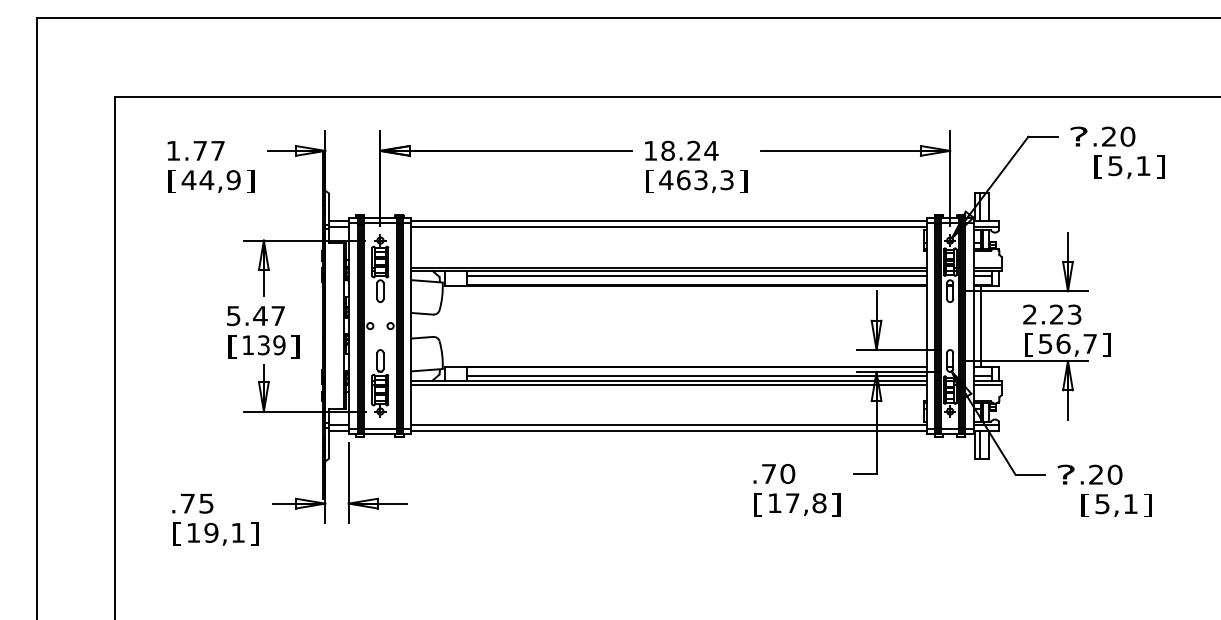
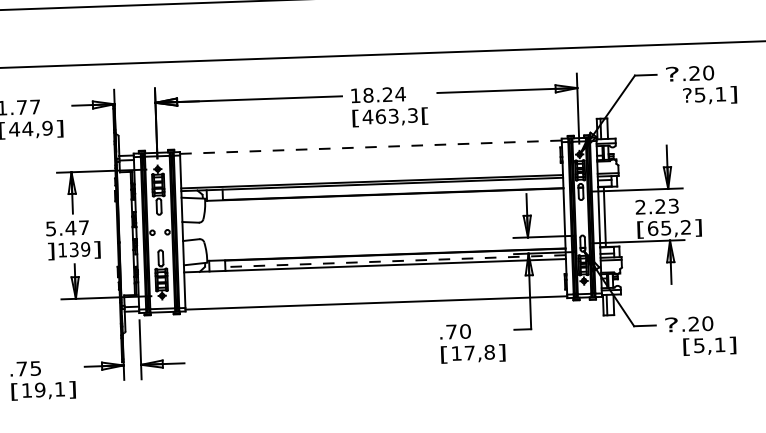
text: (1097, 166) -> (686, 95), [ -> ?
text: (743, 181) -> (425, 116), ] -> [
line: (668, 220) -> (370, 146), solid -> dashed
line: (668, 227) -> (370, 152), removed
line: (696, 276) -> (392, 187), removed
text: (1067, 343) -> (669, 227), 56,7 -> 65,2
text: (232, 346) -> (50, 251), [ -> ]
line: (696, 375) -> (395, 260), solid -> dashed
line: (668, 384) -> (374, 268), removed
line: (668, 425) -> (375, 298), removed

